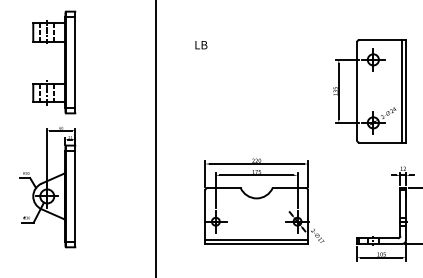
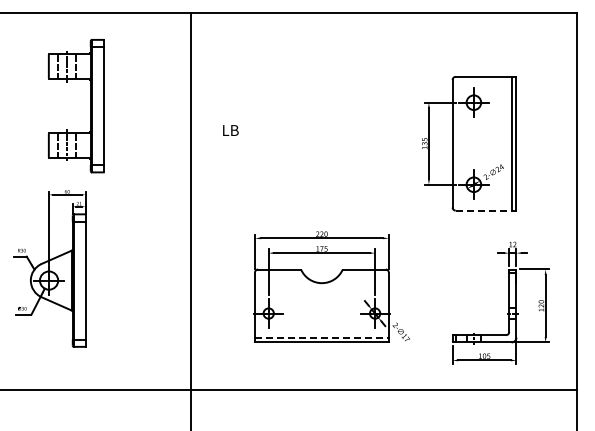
text: (201, 45) -> (230, 130), moved
part: (65, 62) -> (90, 106), moved
line: (380, 142) -> (483, 210), solid -> dashed
line: (256, 240) -> (321, 337), solid -> dashed

